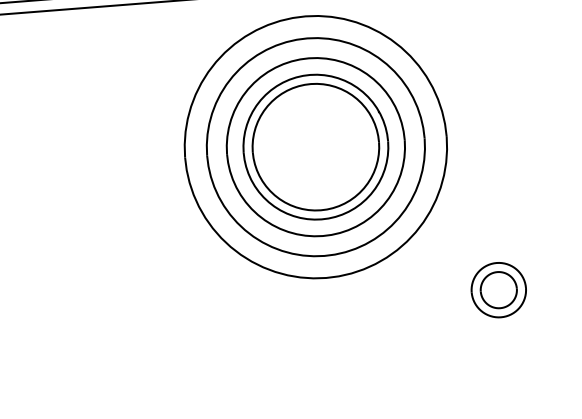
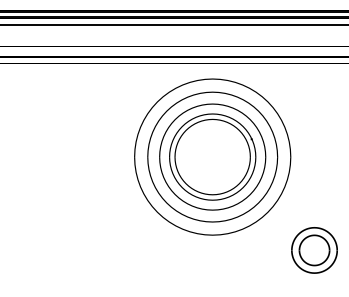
part: (498, 290) -> (314, 250), size x1.4

